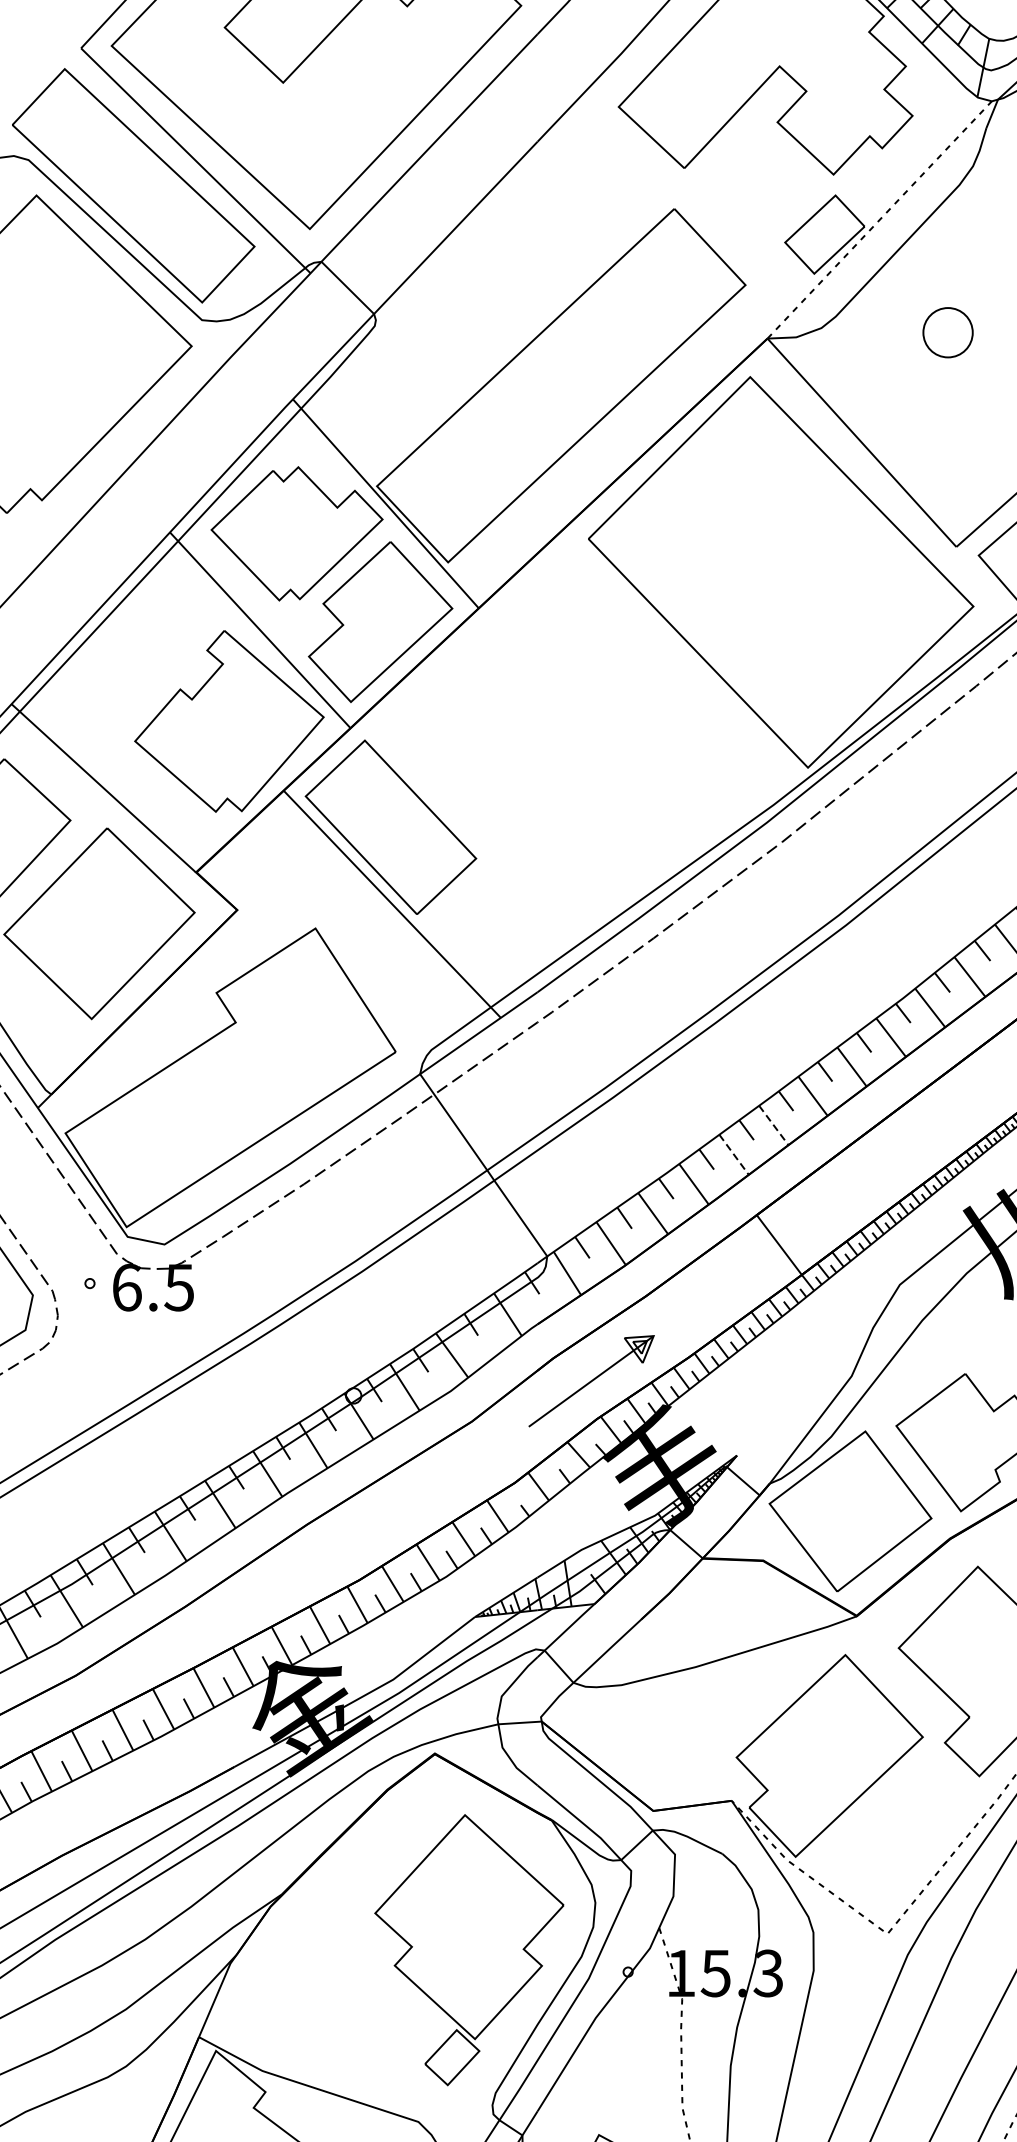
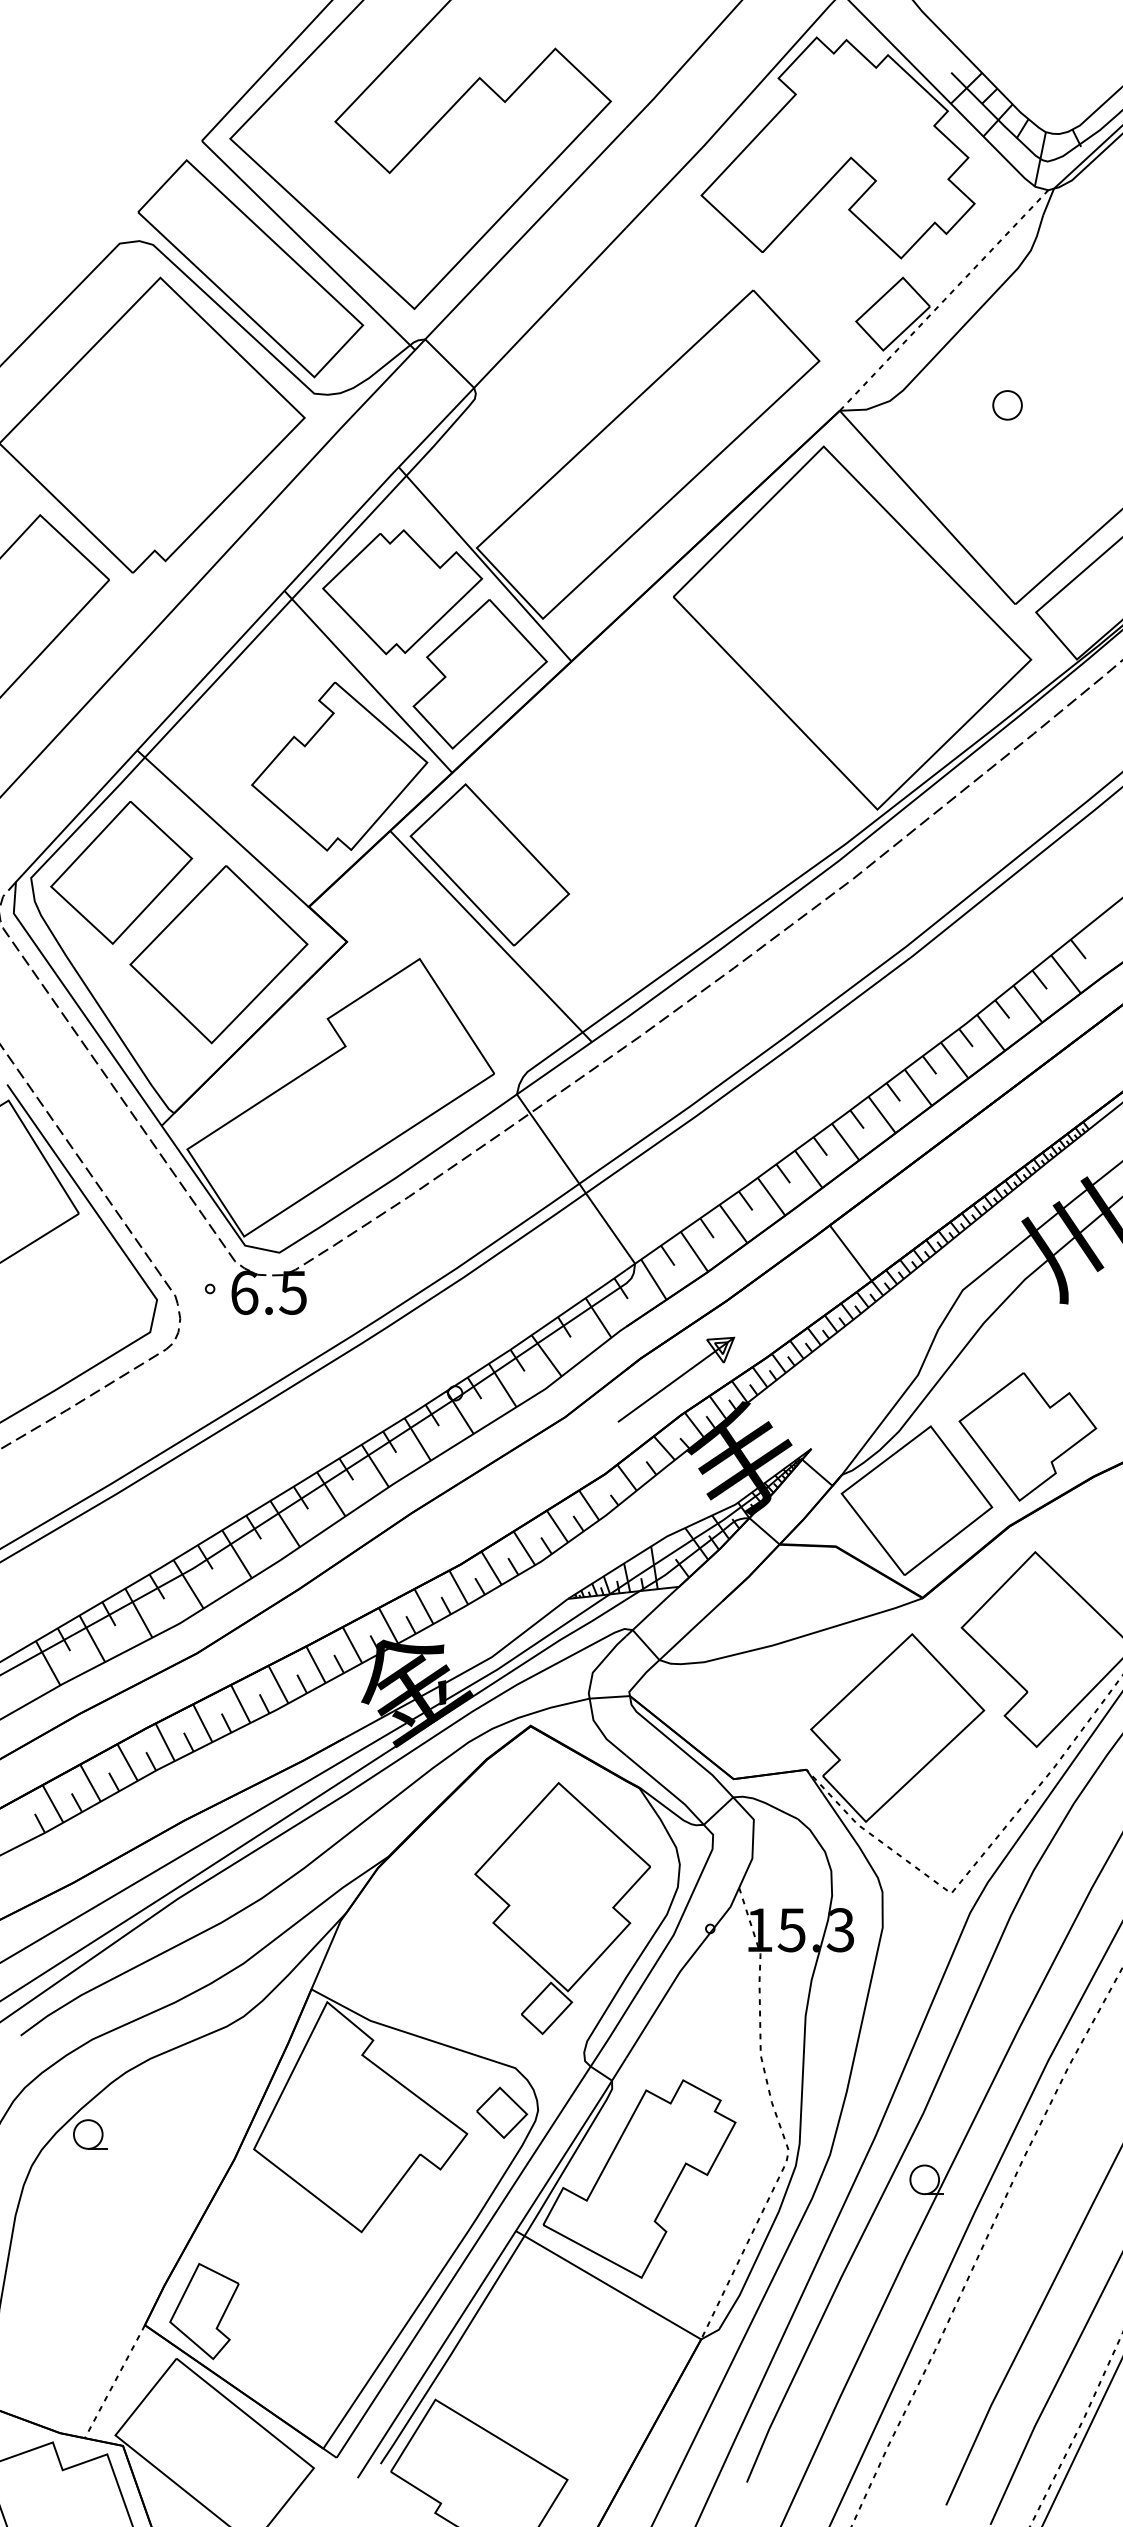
part: (947, 332) -> (1007, 405), size x0.62
line: (773, 1125) -> (845, 1142), dashed -> solid
line: (734, 1154) -> (809, 1169), dashed -> solid

